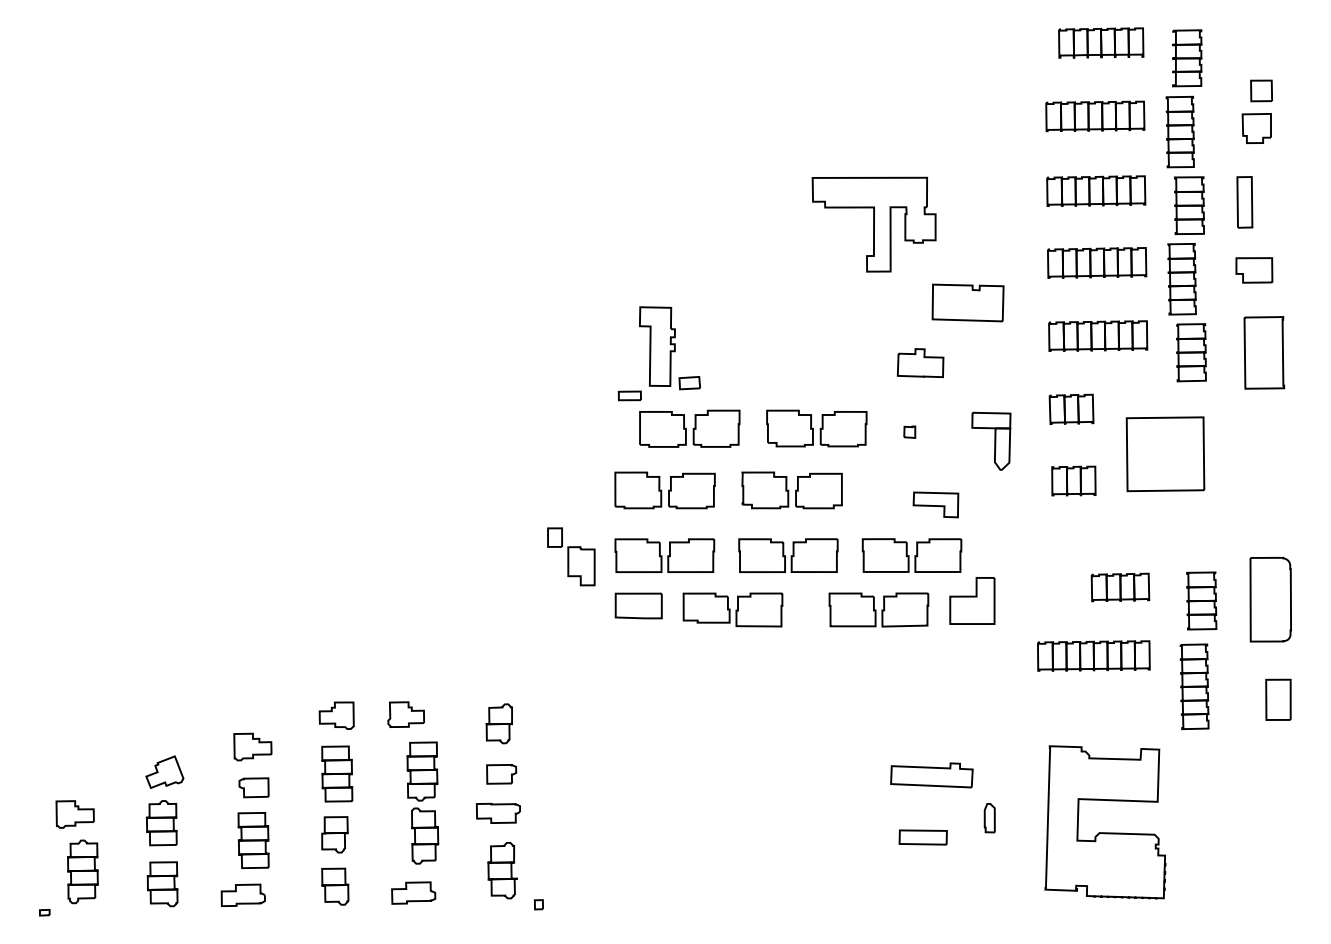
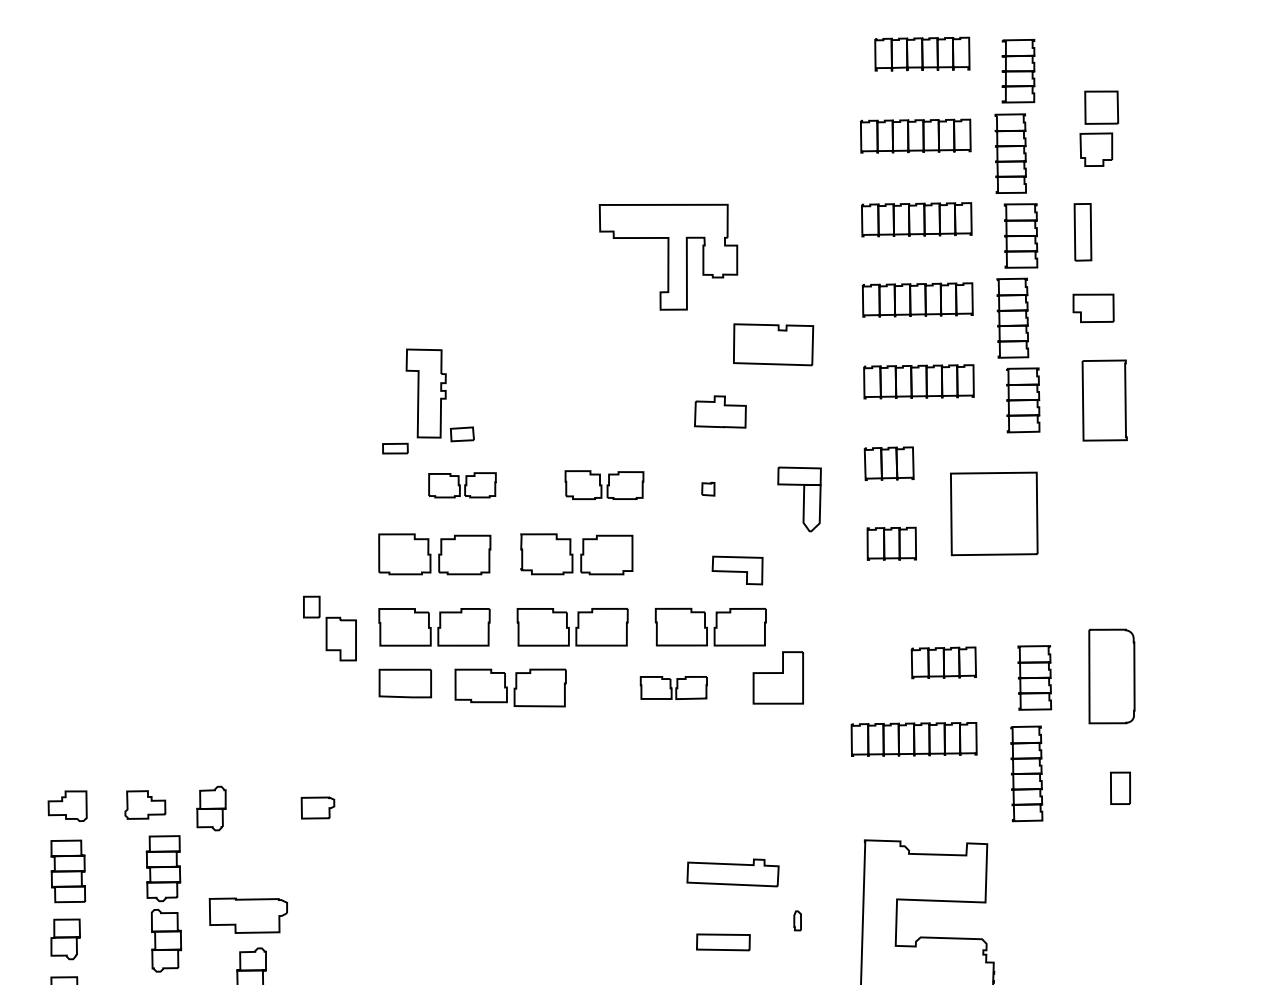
part: (1261, 90) -> (1101, 107), size x1.4
part: (689, 428) -> (462, 485), size x0.6
part: (816, 428) -> (604, 485), size x0.7
part: (878, 609) -> (673, 687), size x0.6
part: (1278, 699) -> (1120, 788), size x0.7
part: (498, 723) -> (210, 808), moved
part: (501, 774) -> (317, 808), moved
part: (498, 812) -> (248, 914), size x1.6
part: (989, 818) -> (797, 921), size x0.6

